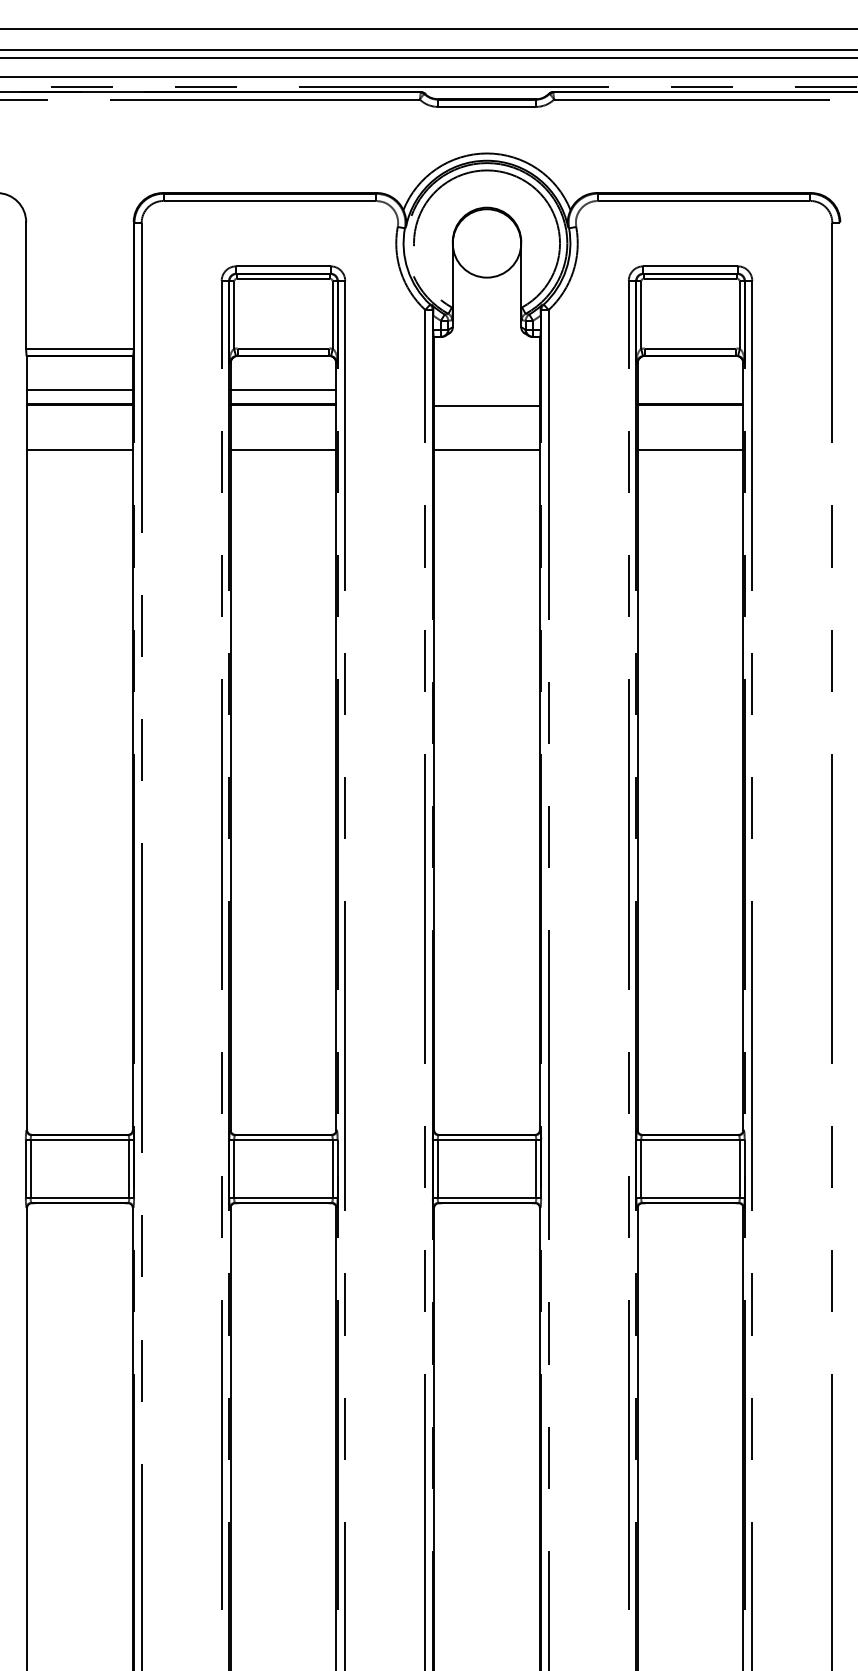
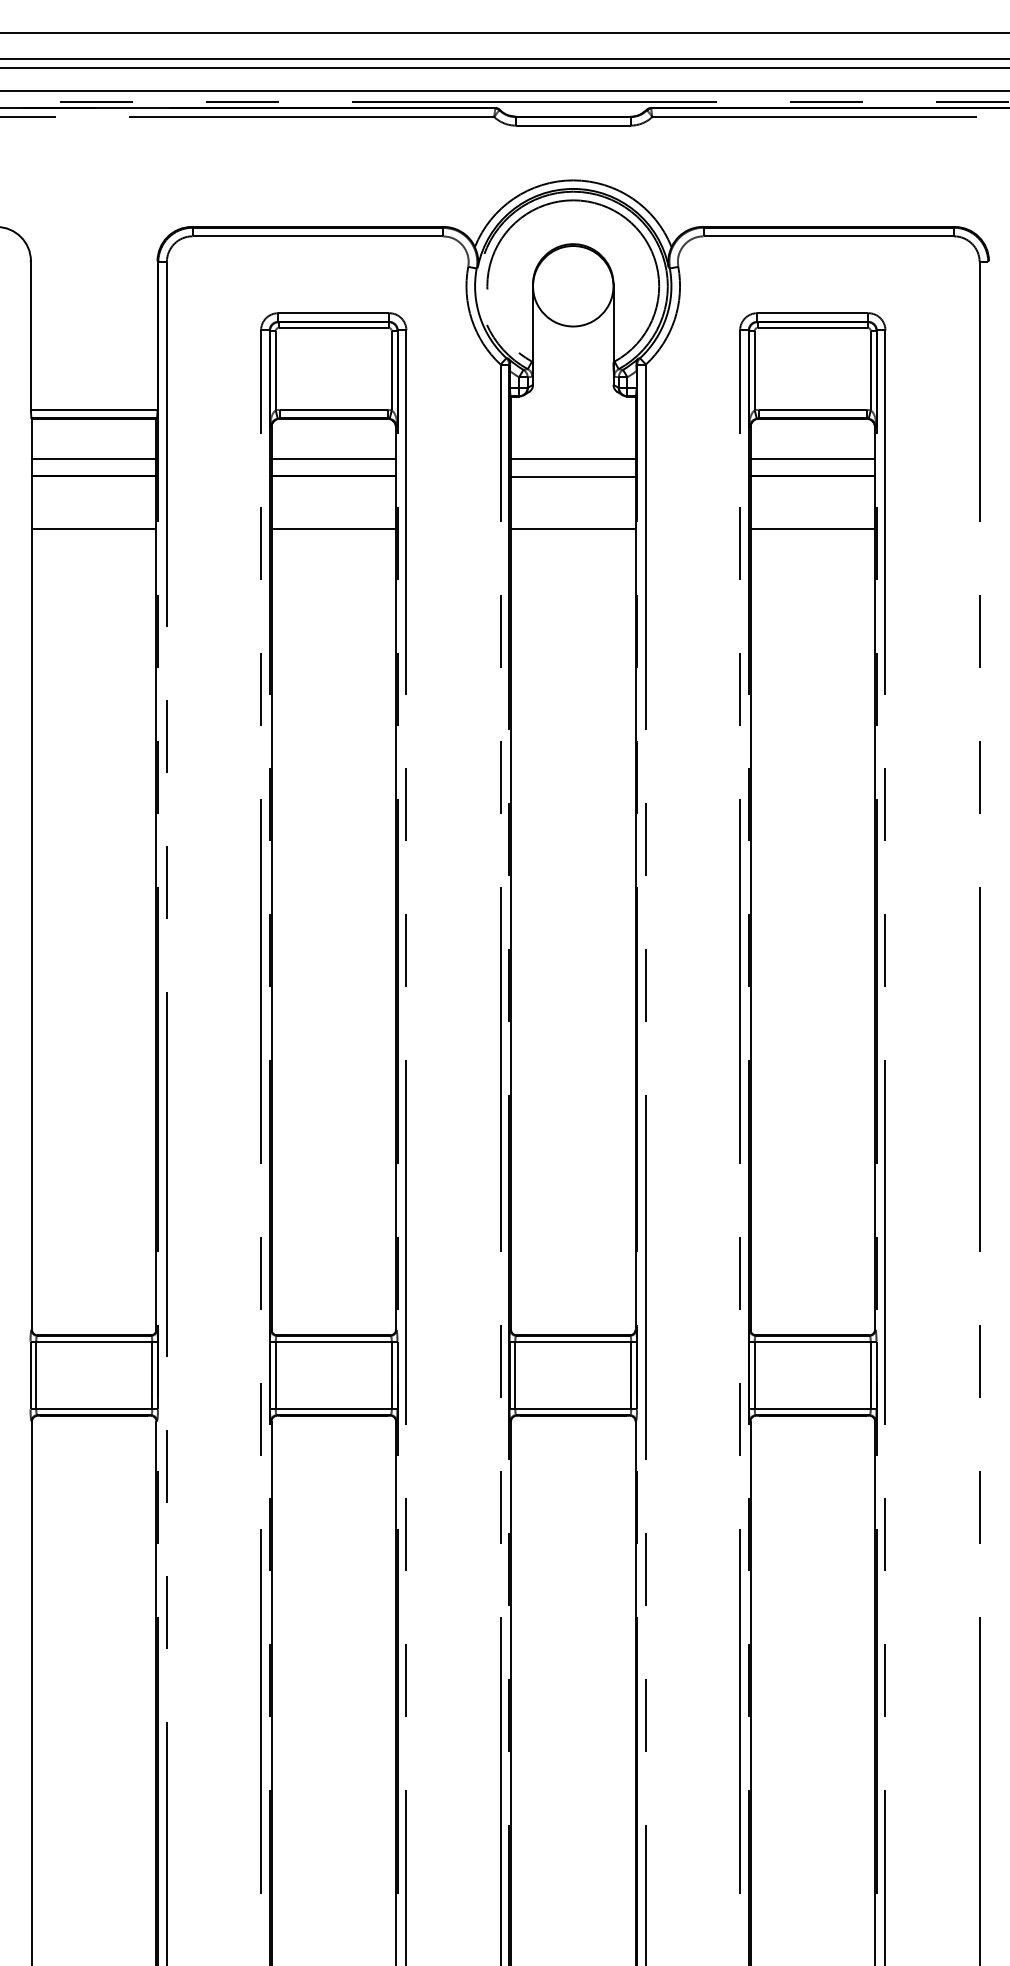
line: (486, 389) -> (572, 458), added
line: (690, 389) -> (812, 458), added

